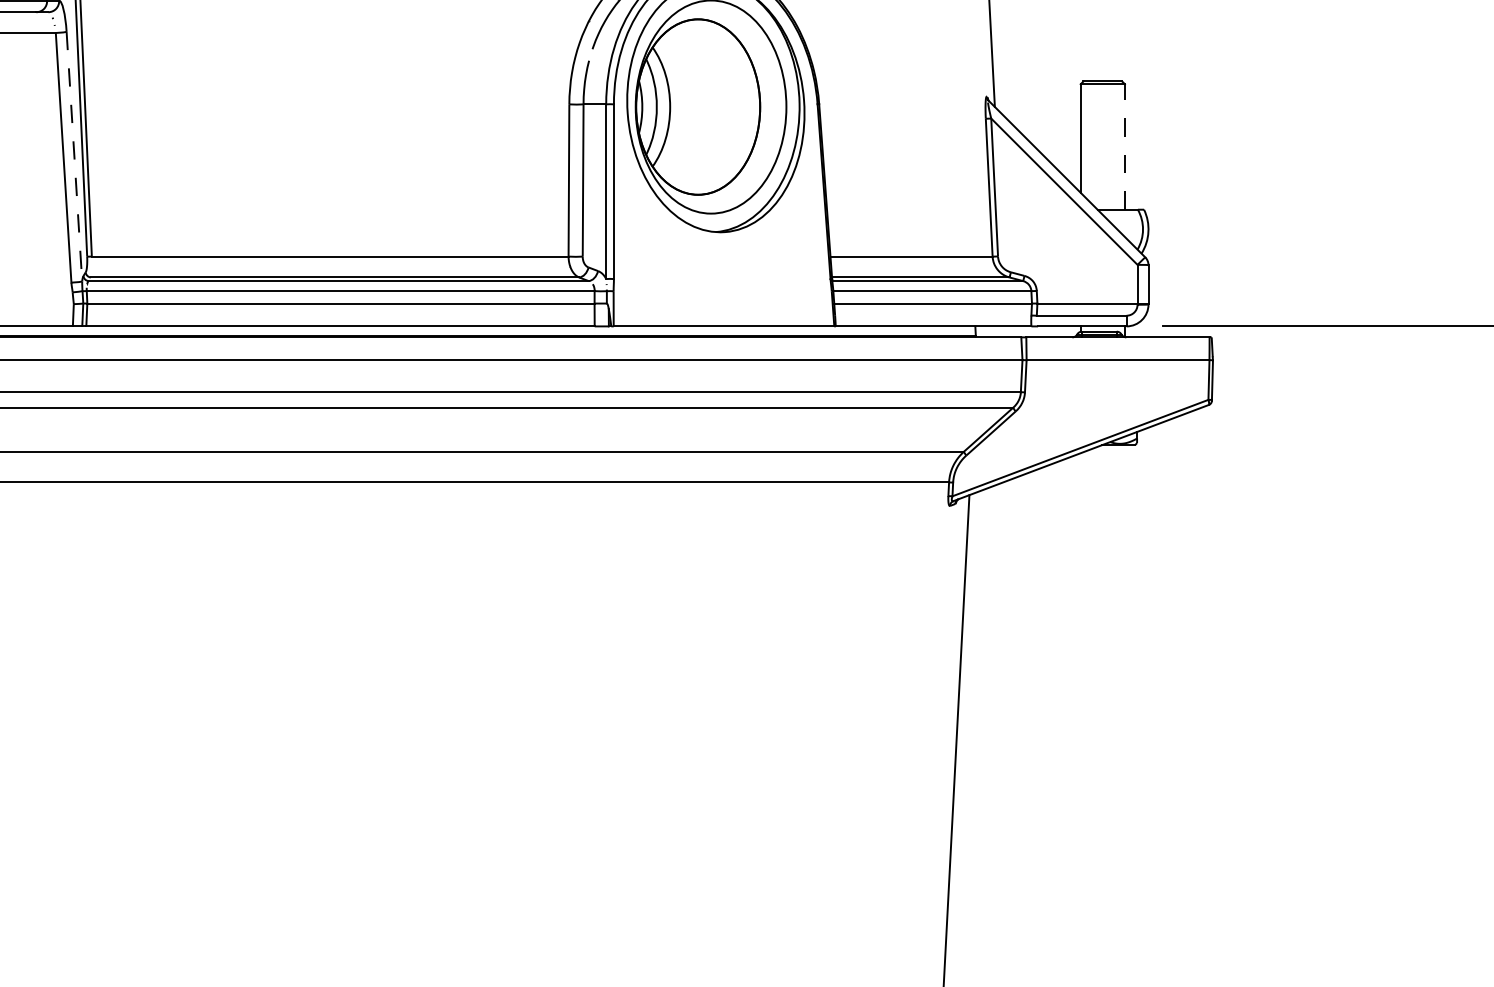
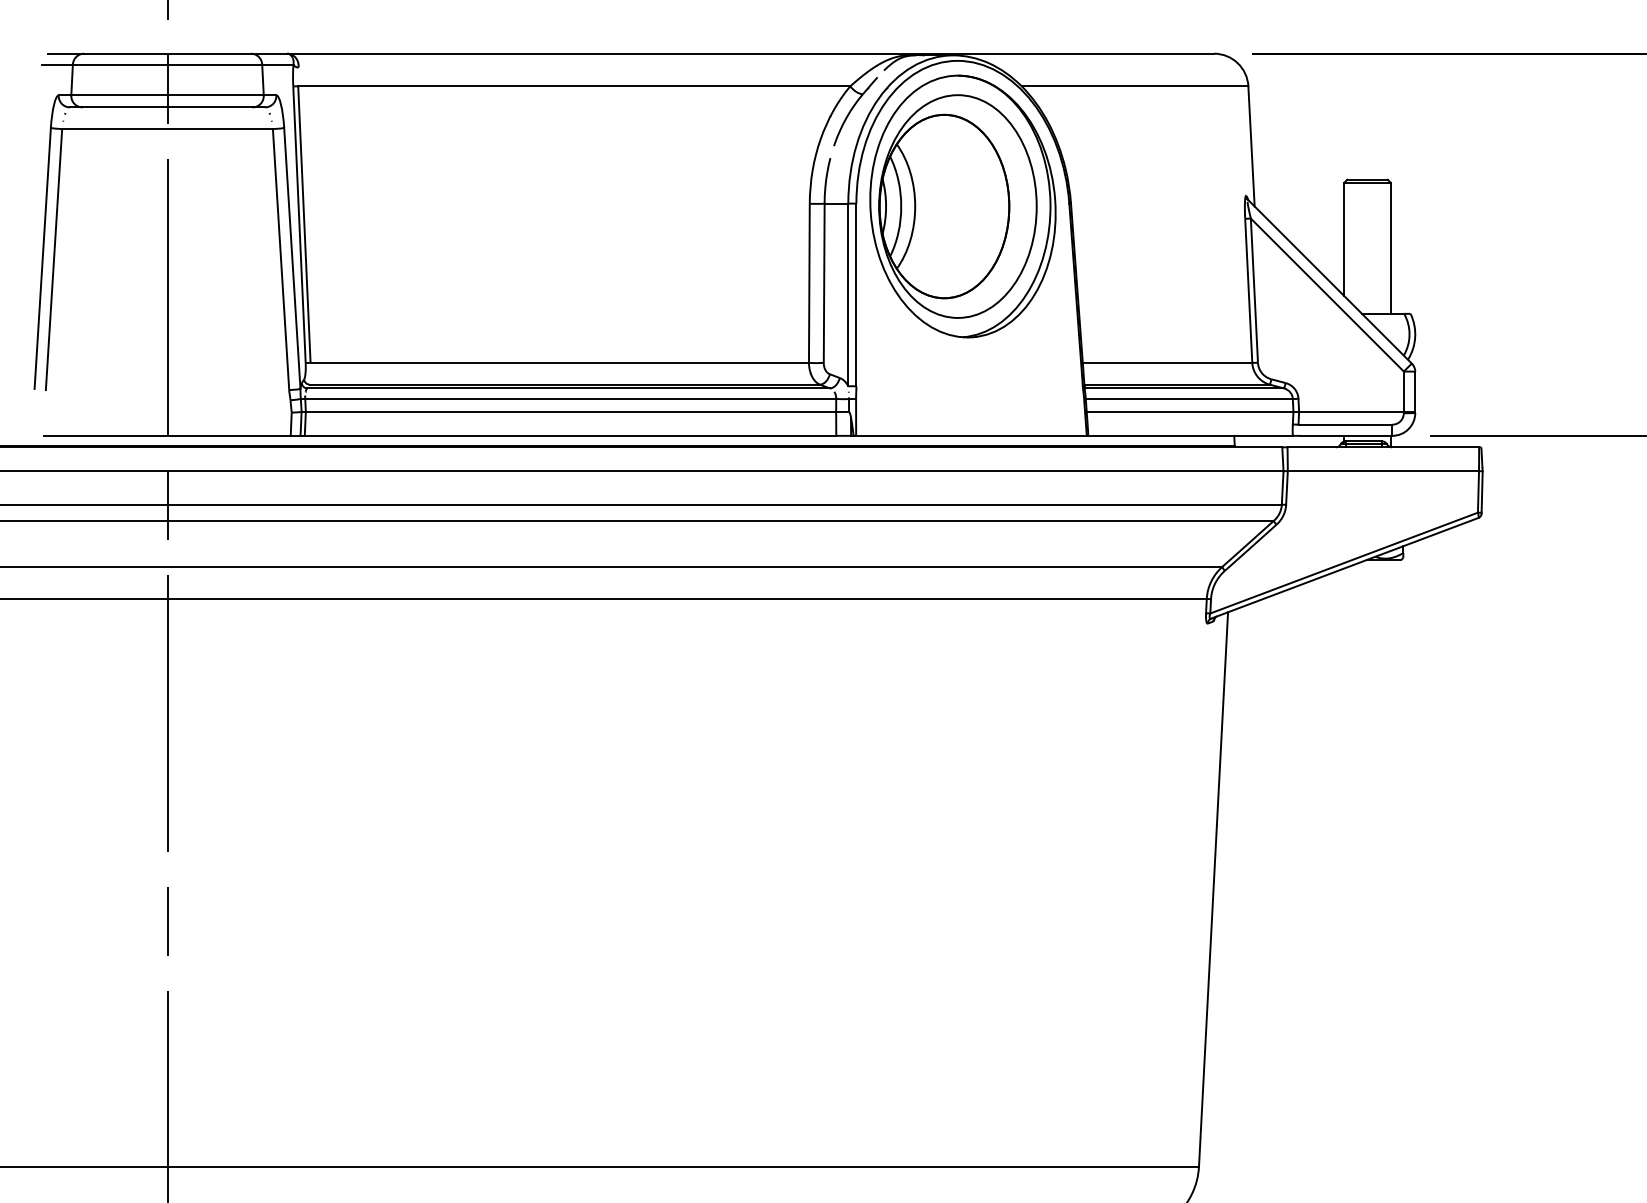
line: (1124, 147) -> (1390, 248), dashed -> solid
line: (74, 156) -> (292, 258), dashed -> solid

